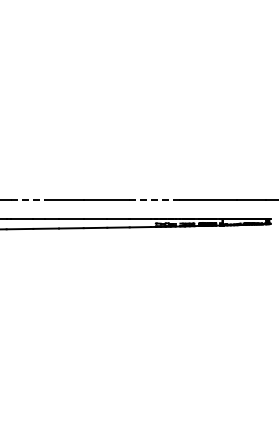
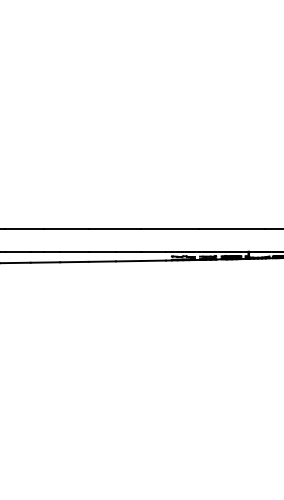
line: (28, 199) -> (25, 228), dashed -> solid
line: (154, 199) -> (170, 228), dashed -> solid

